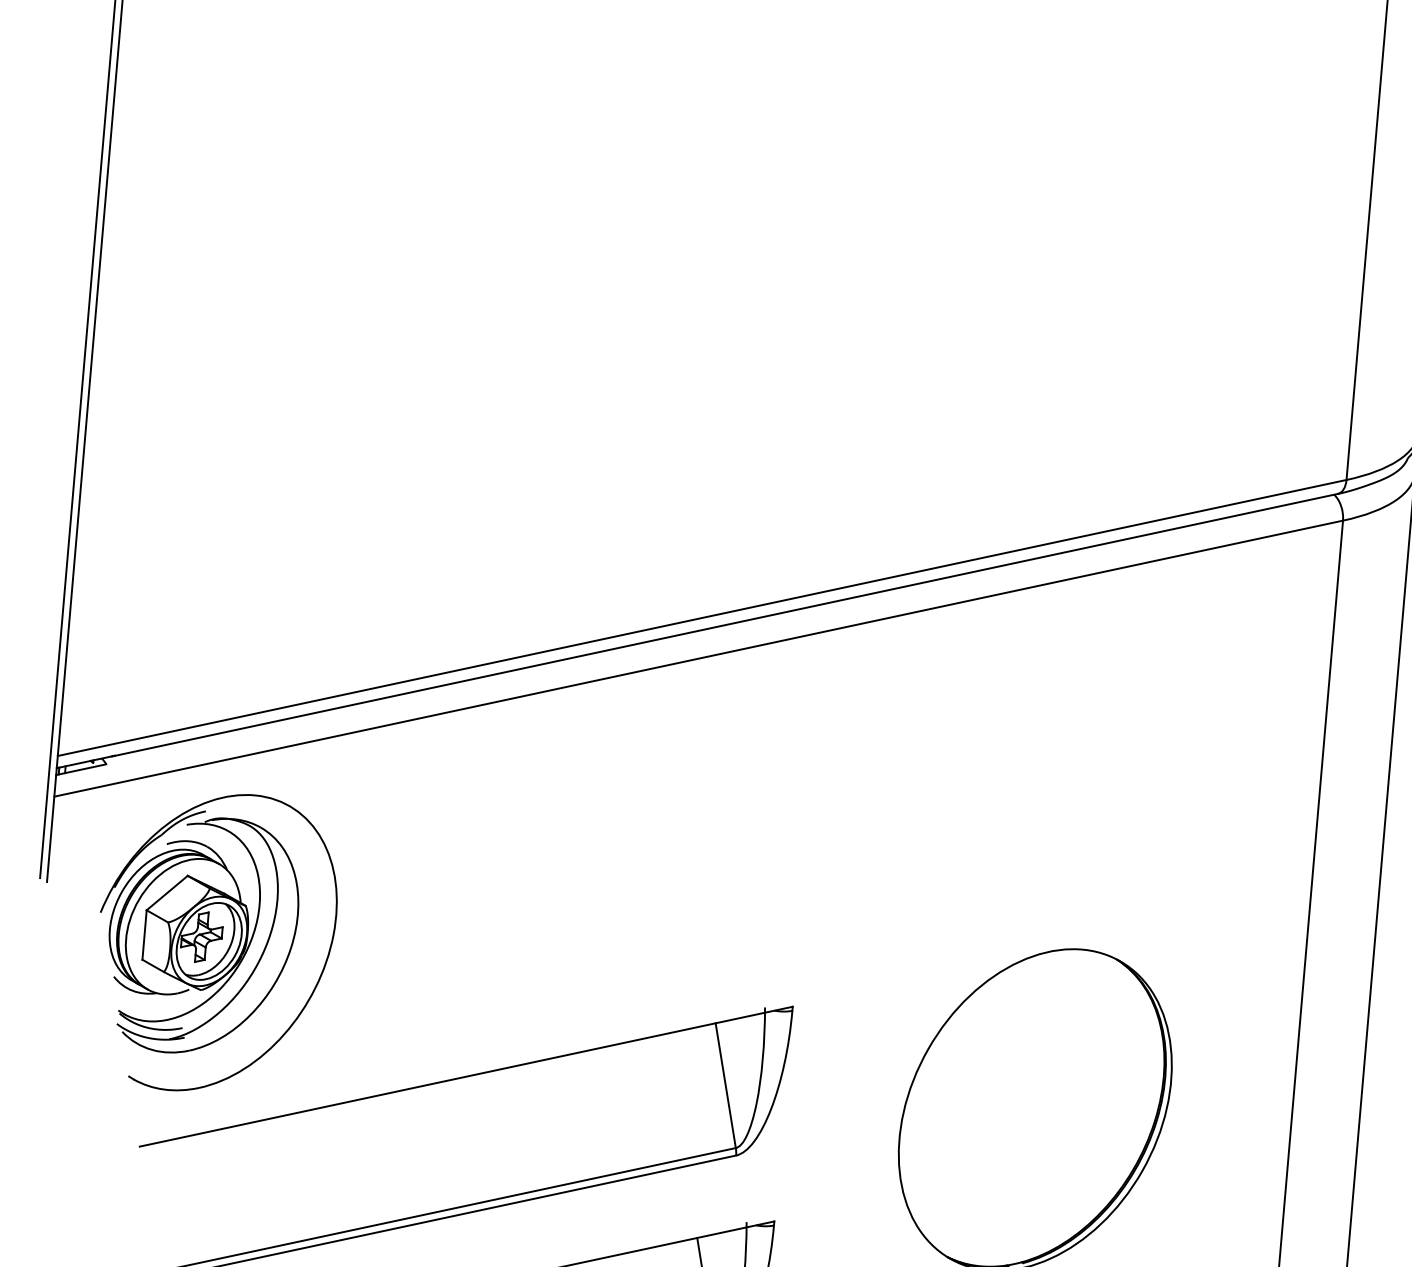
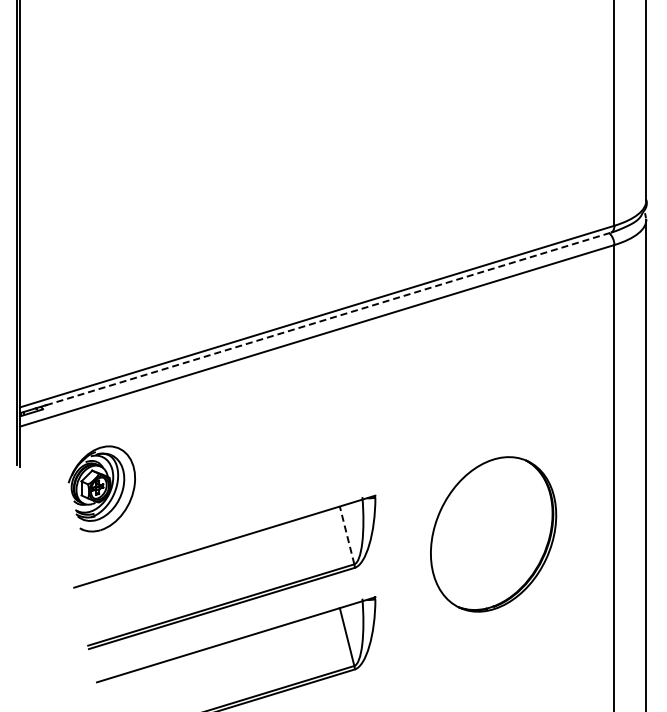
line: (725, 624) -> (328, 318), solid -> dashed
part: (215, 942) -> (101, 488), size x0.6
line: (726, 1085) -> (347, 535), solid -> dashed

